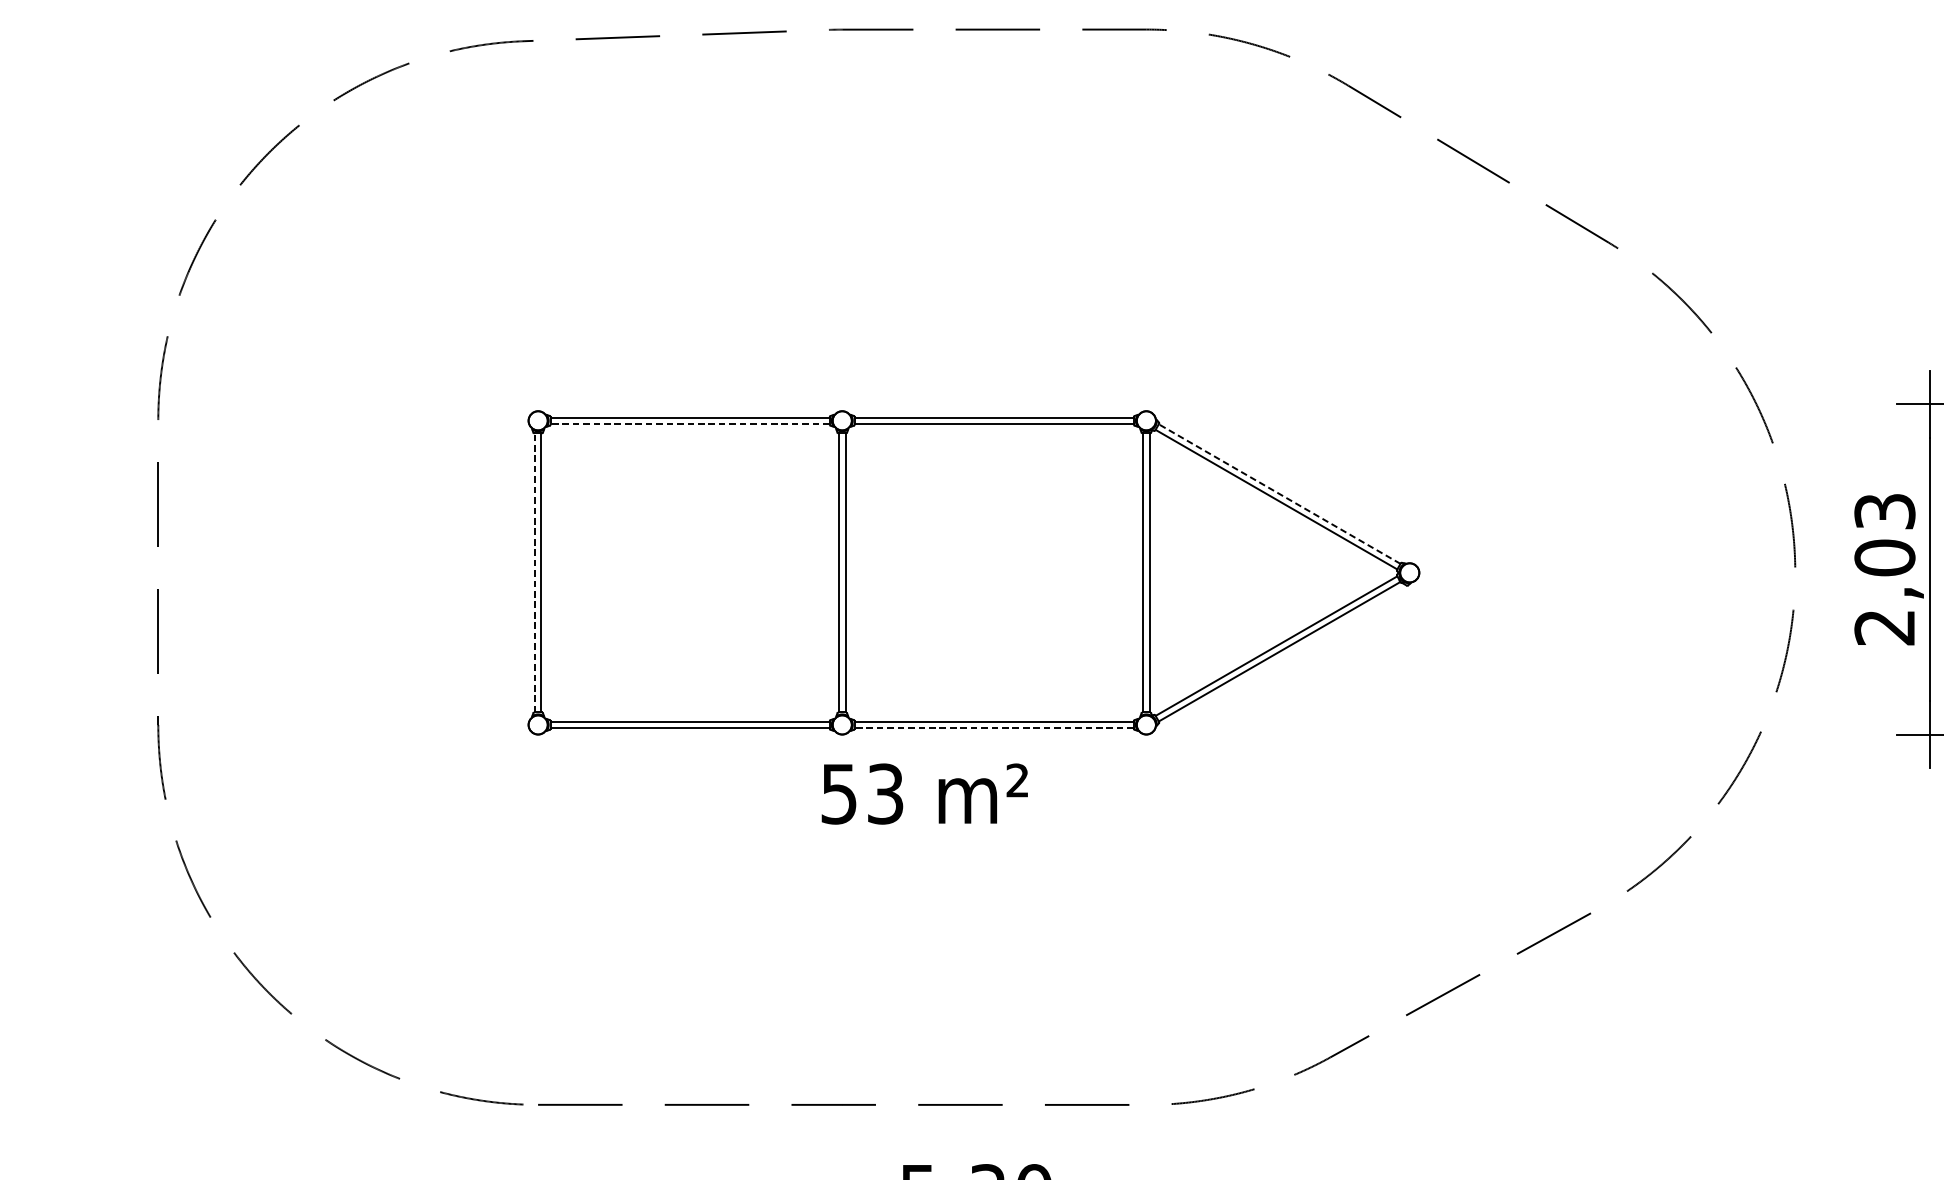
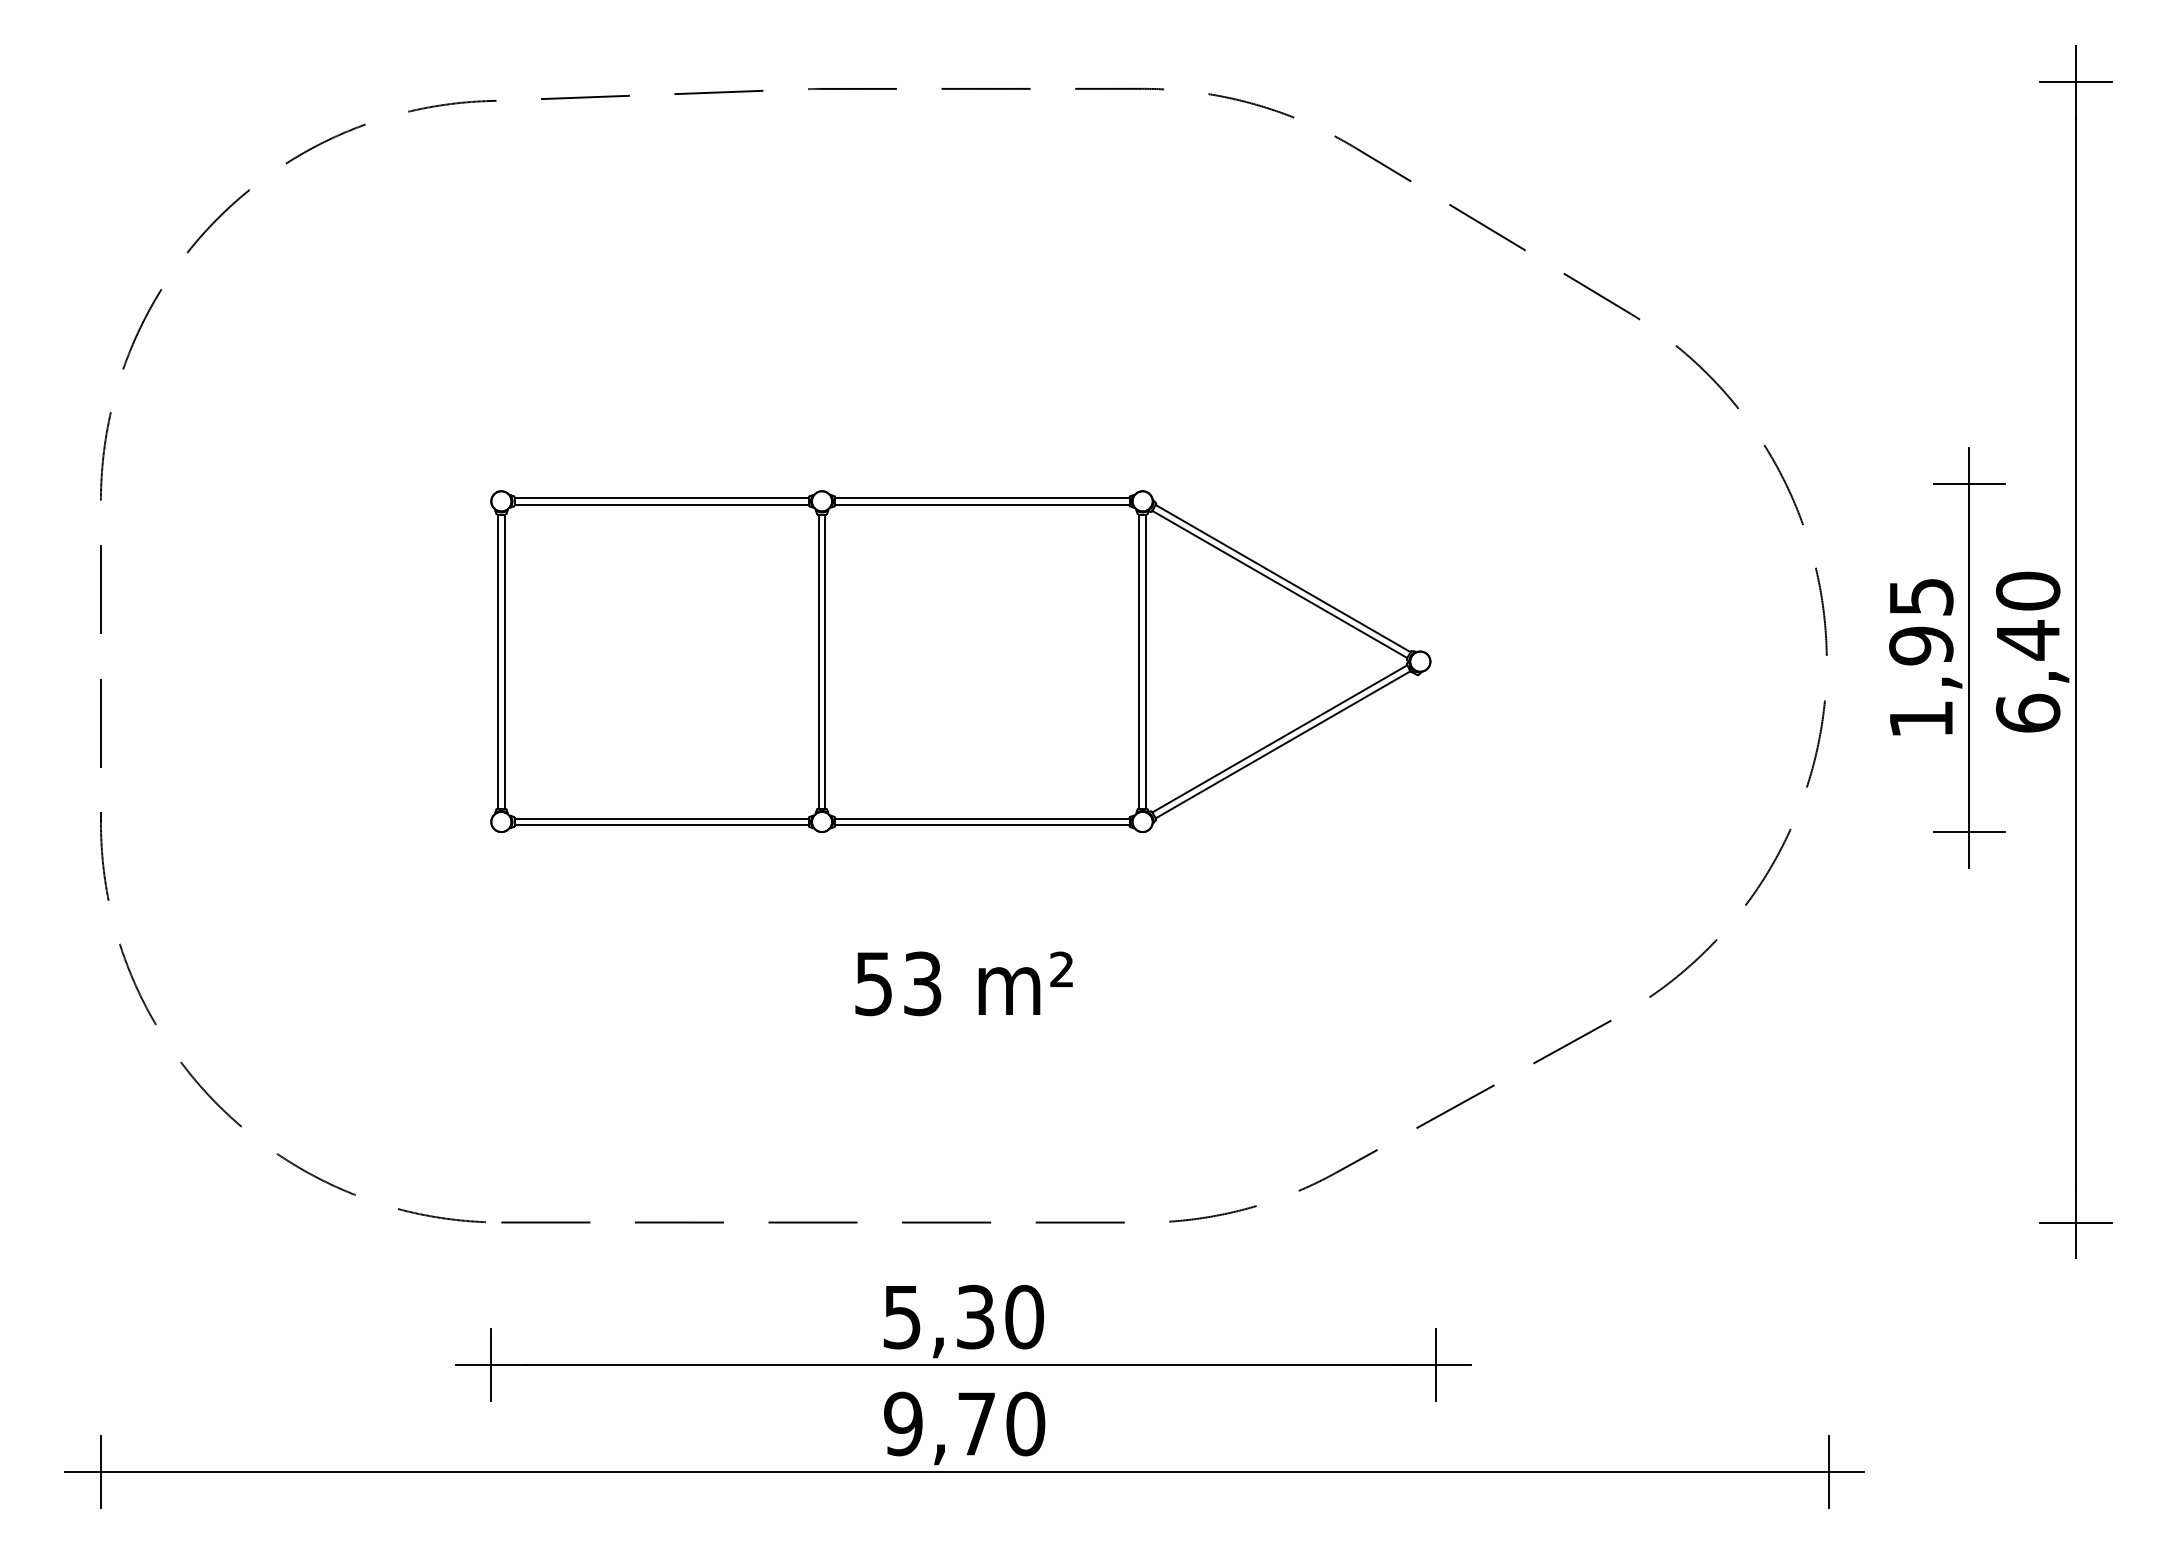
line: (690, 423) -> (661, 504), dashed -> solid
line: (1279, 494) -> (1282, 578), dashed -> solid
text: (1885, 569) -> (1921, 658), 2,03 -> 1,95
line: (535, 572) -> (498, 661), dashed -> solid
line: (993, 728) -> (981, 825), dashed -> solid
text: (924, 793) -> (963, 983), moved

